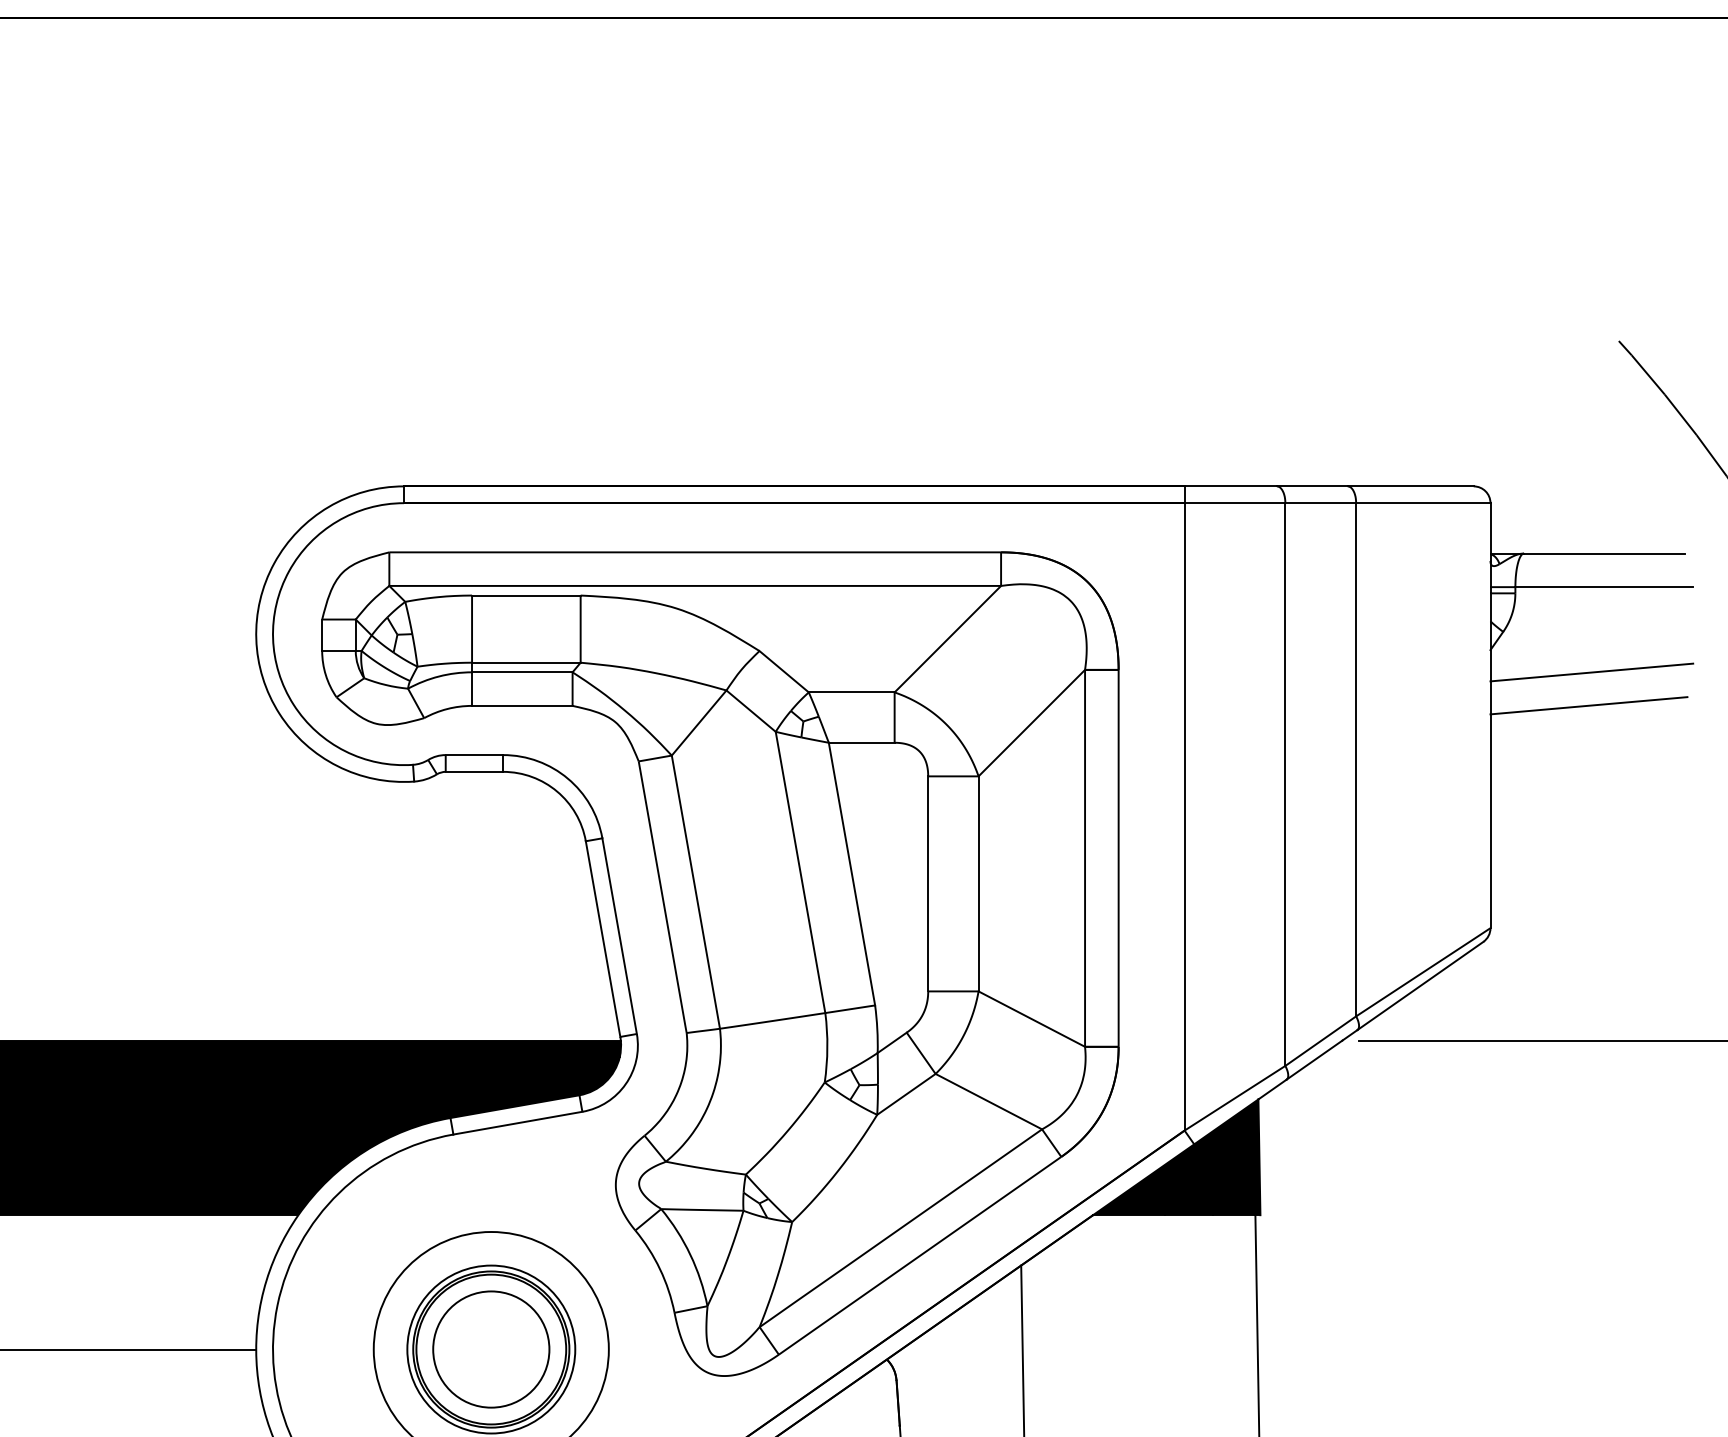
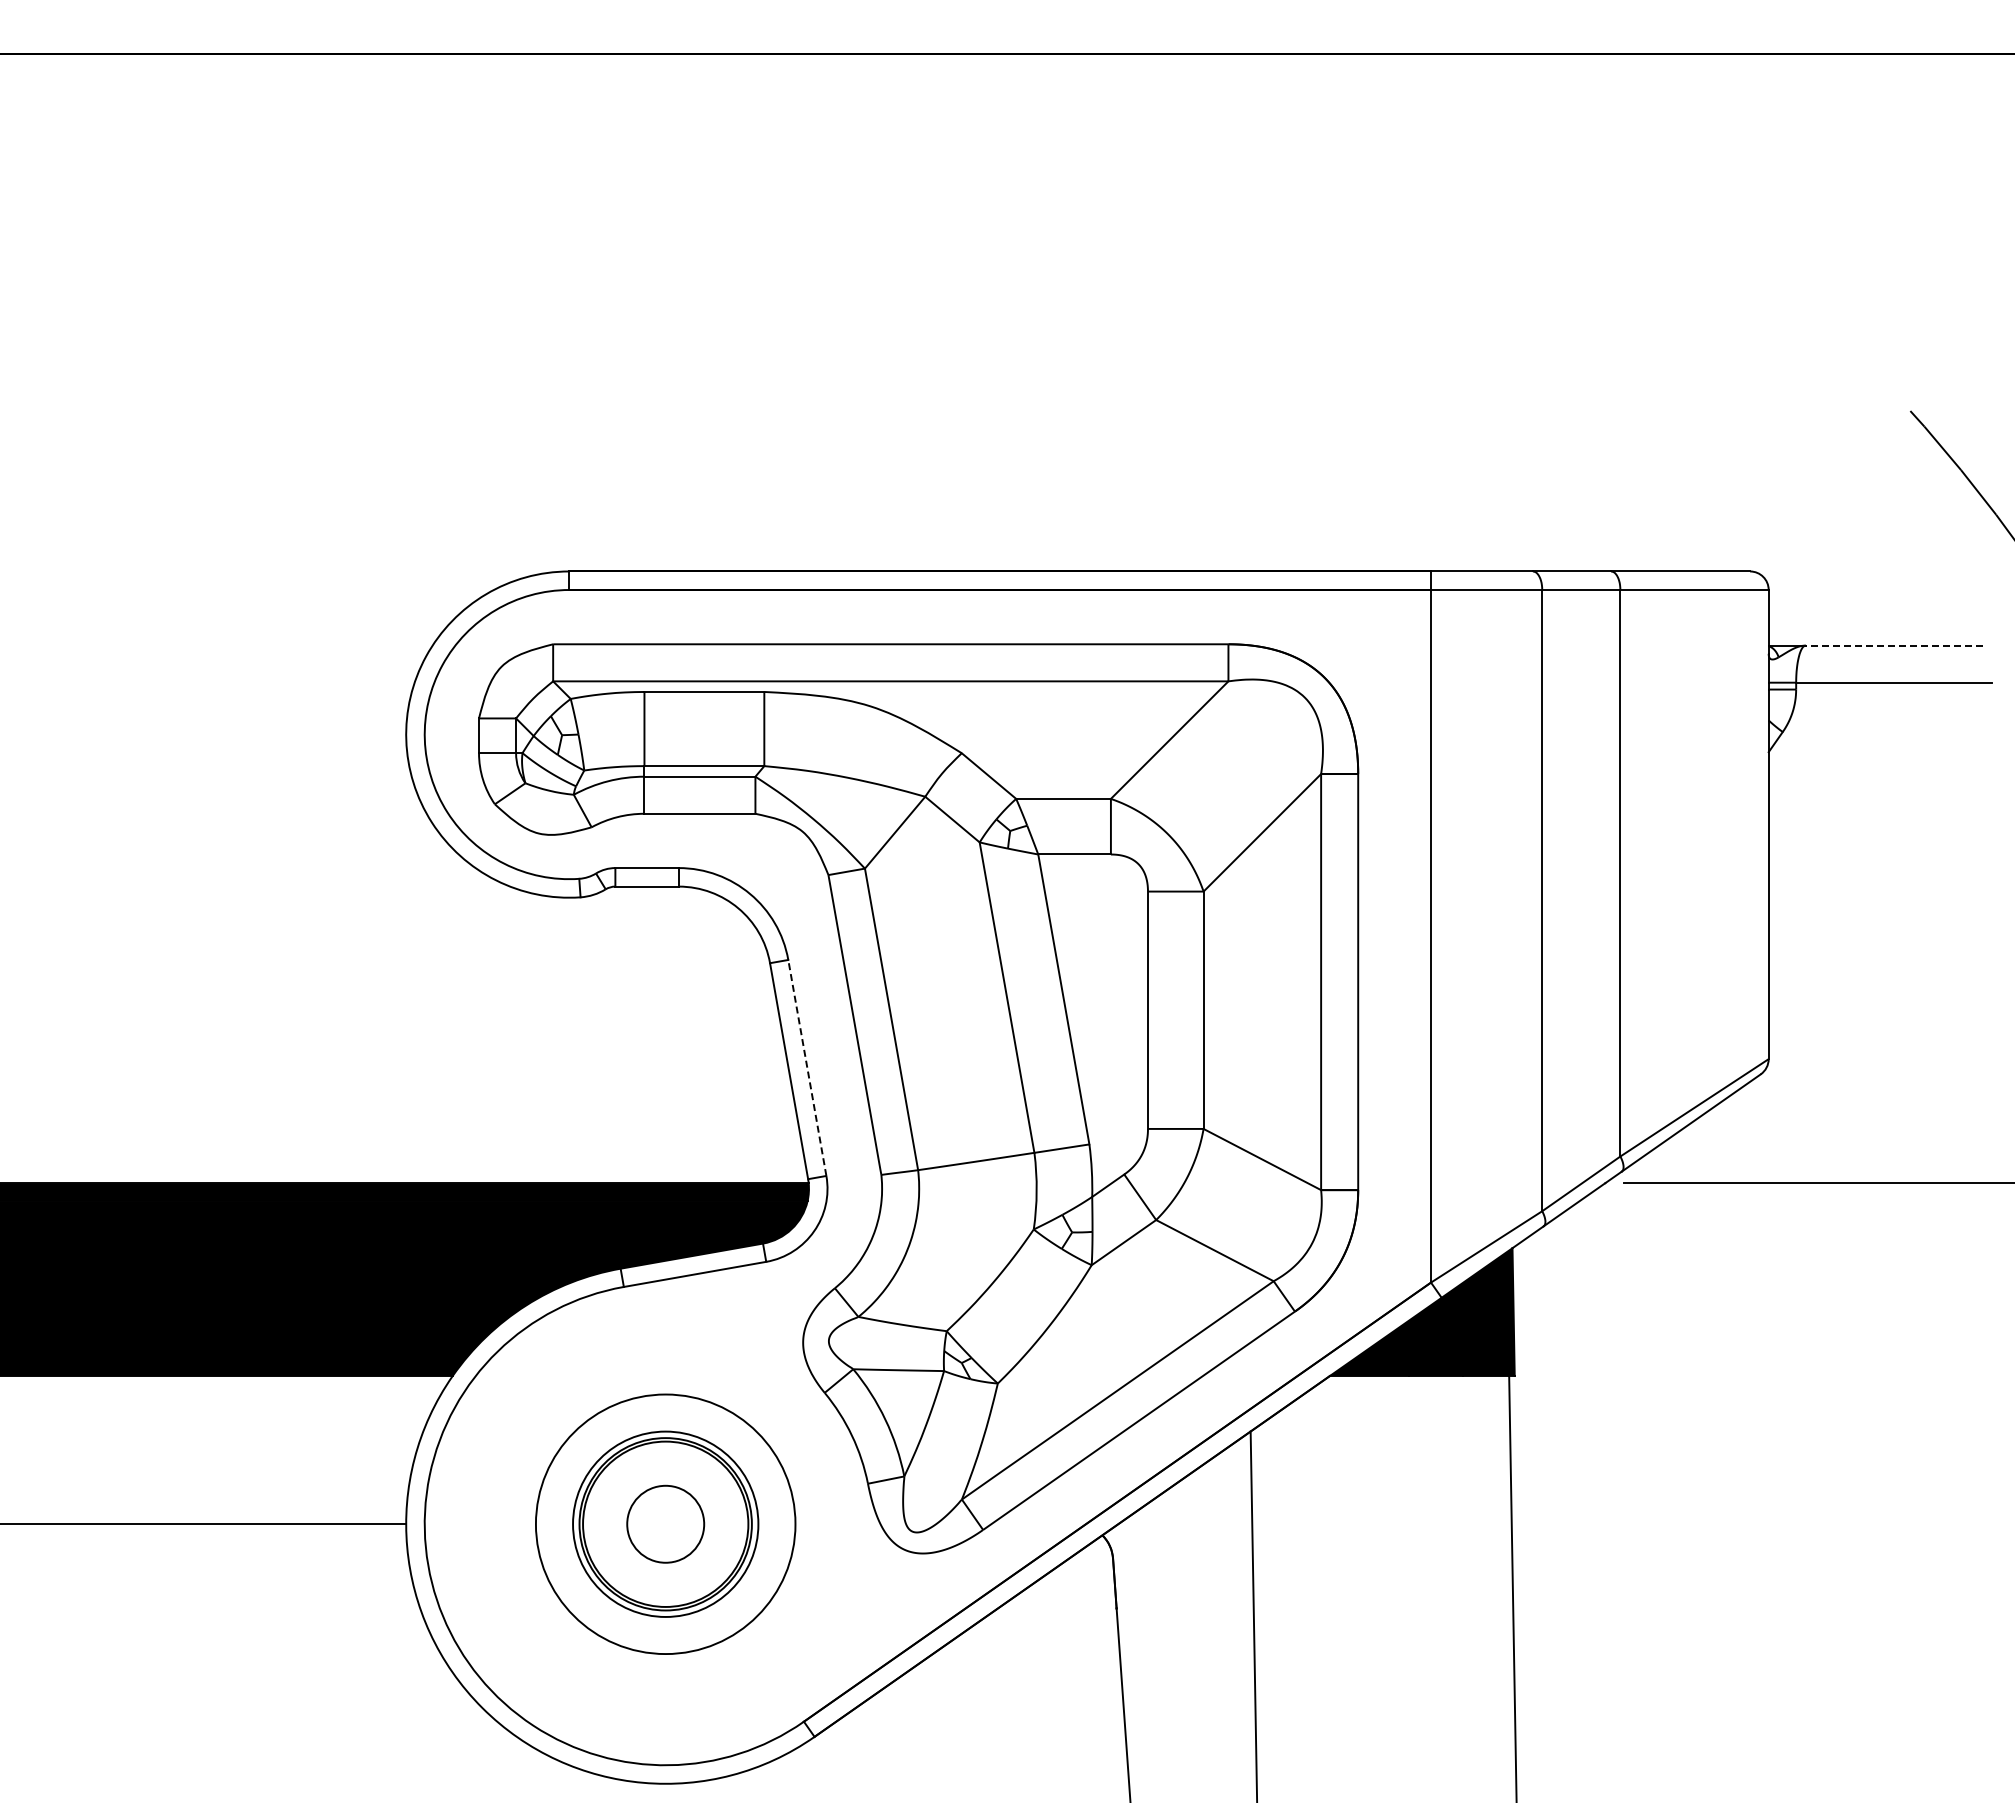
line: (1604, 553) -> (1894, 645), solid -> dashed
line: (1591, 672) -> (1880, 776), removed
line: (1589, 705) -> (1877, 813), removed
line: (619, 935) -> (807, 1067), solid -> dashed
circle: (491, 1349) -> (665, 1524), size x0.6

